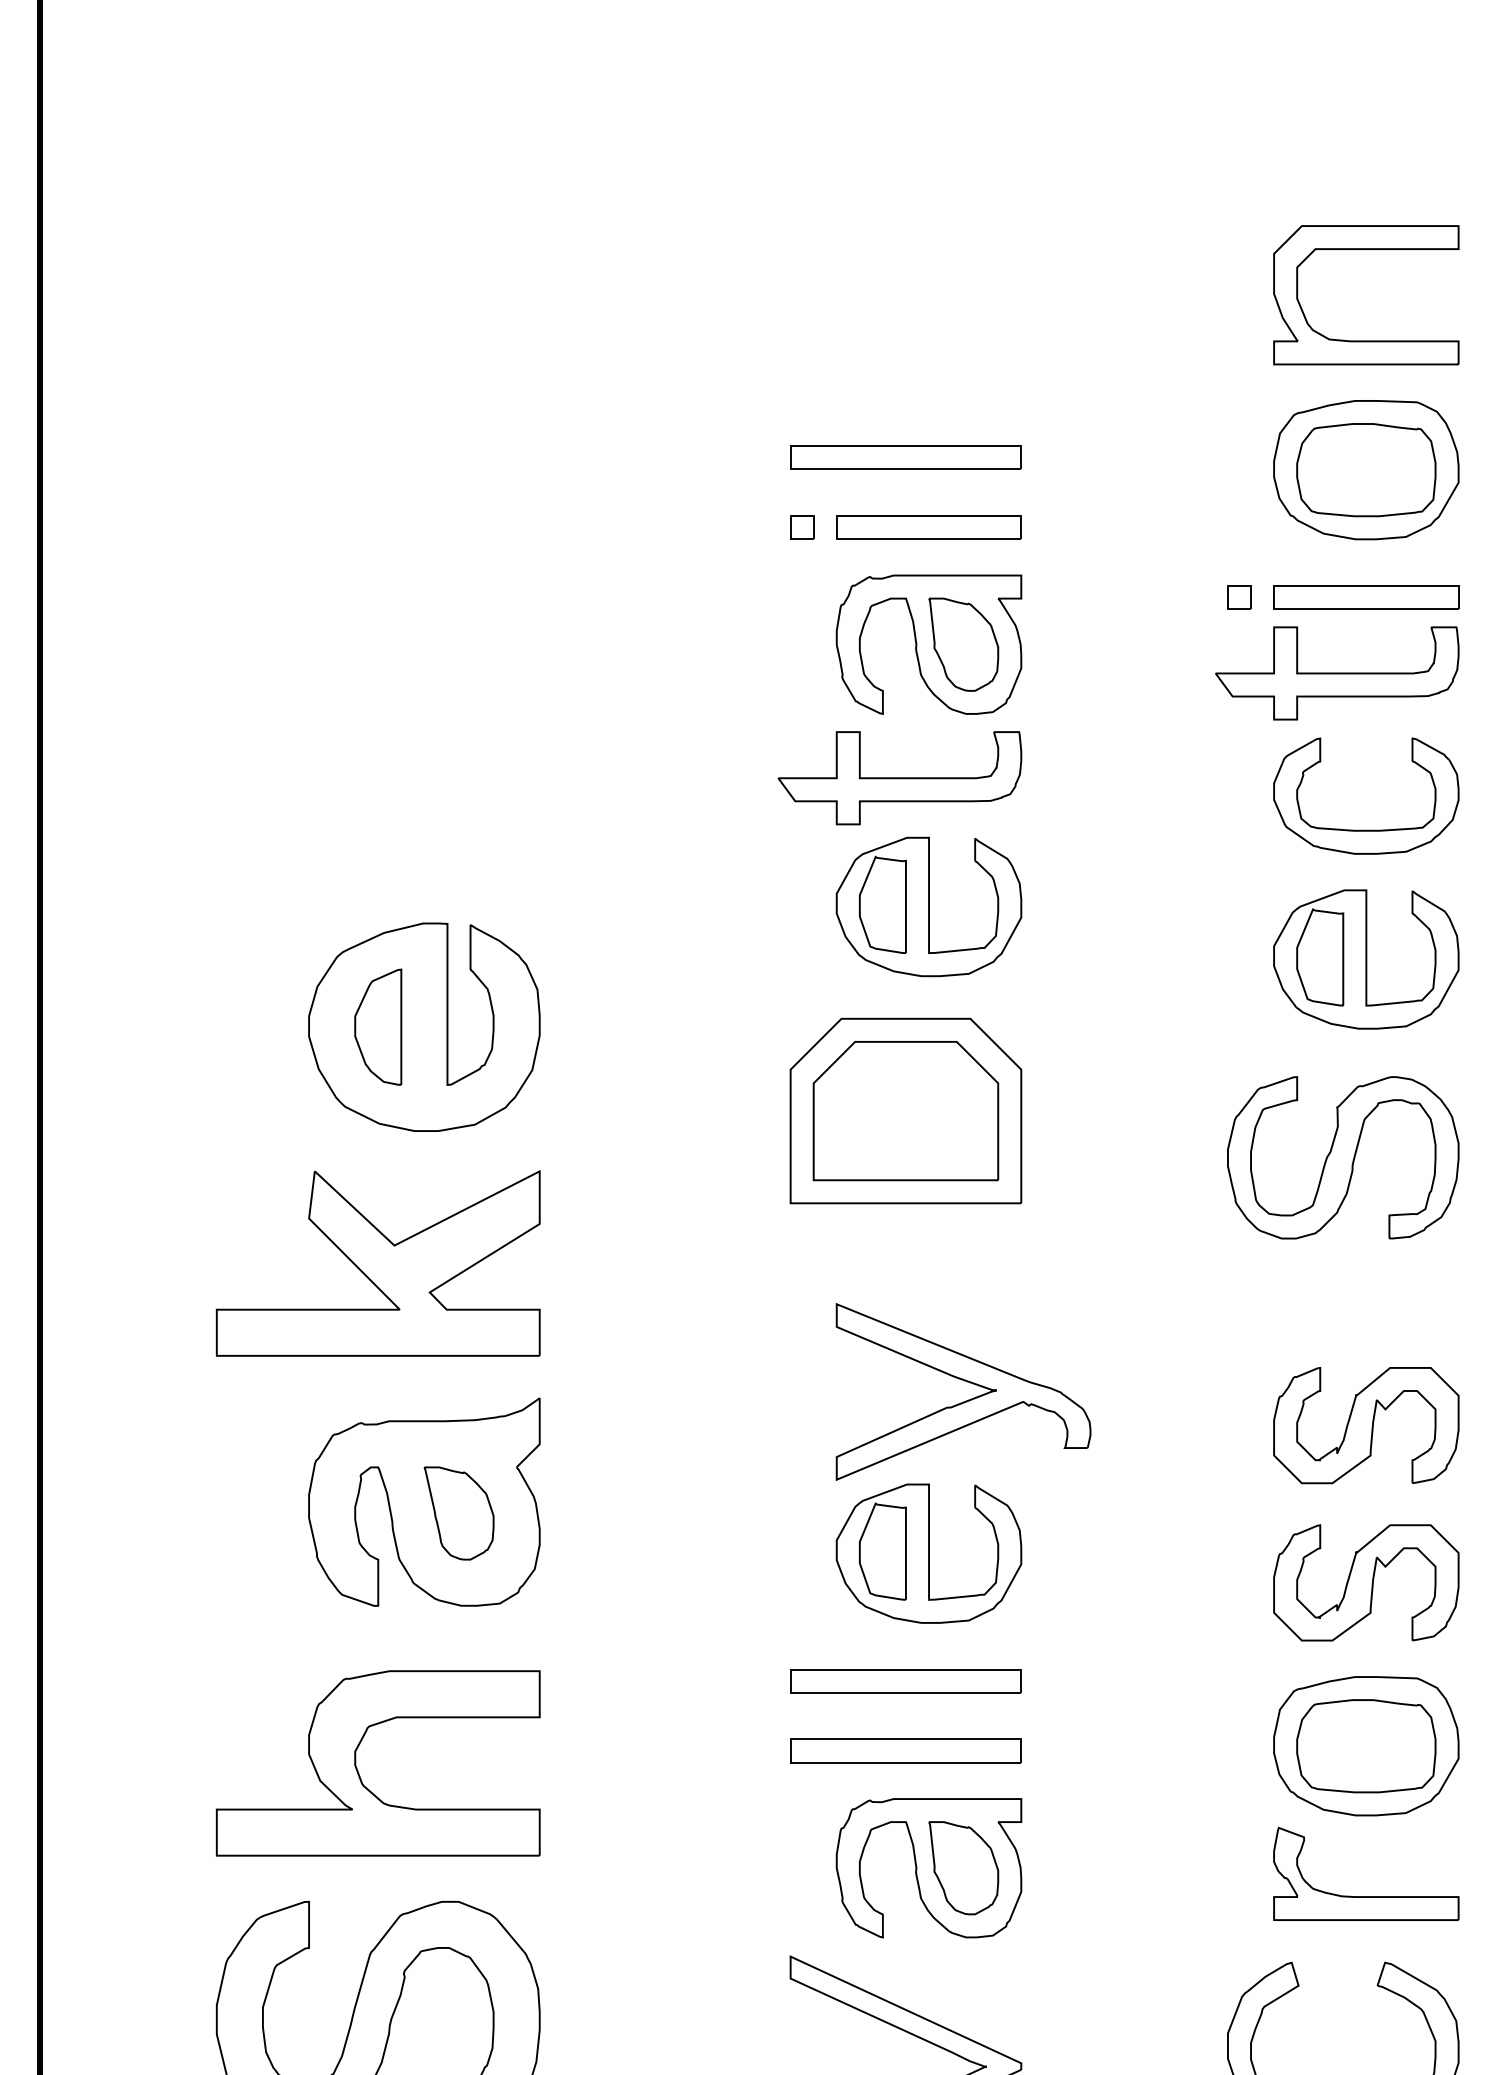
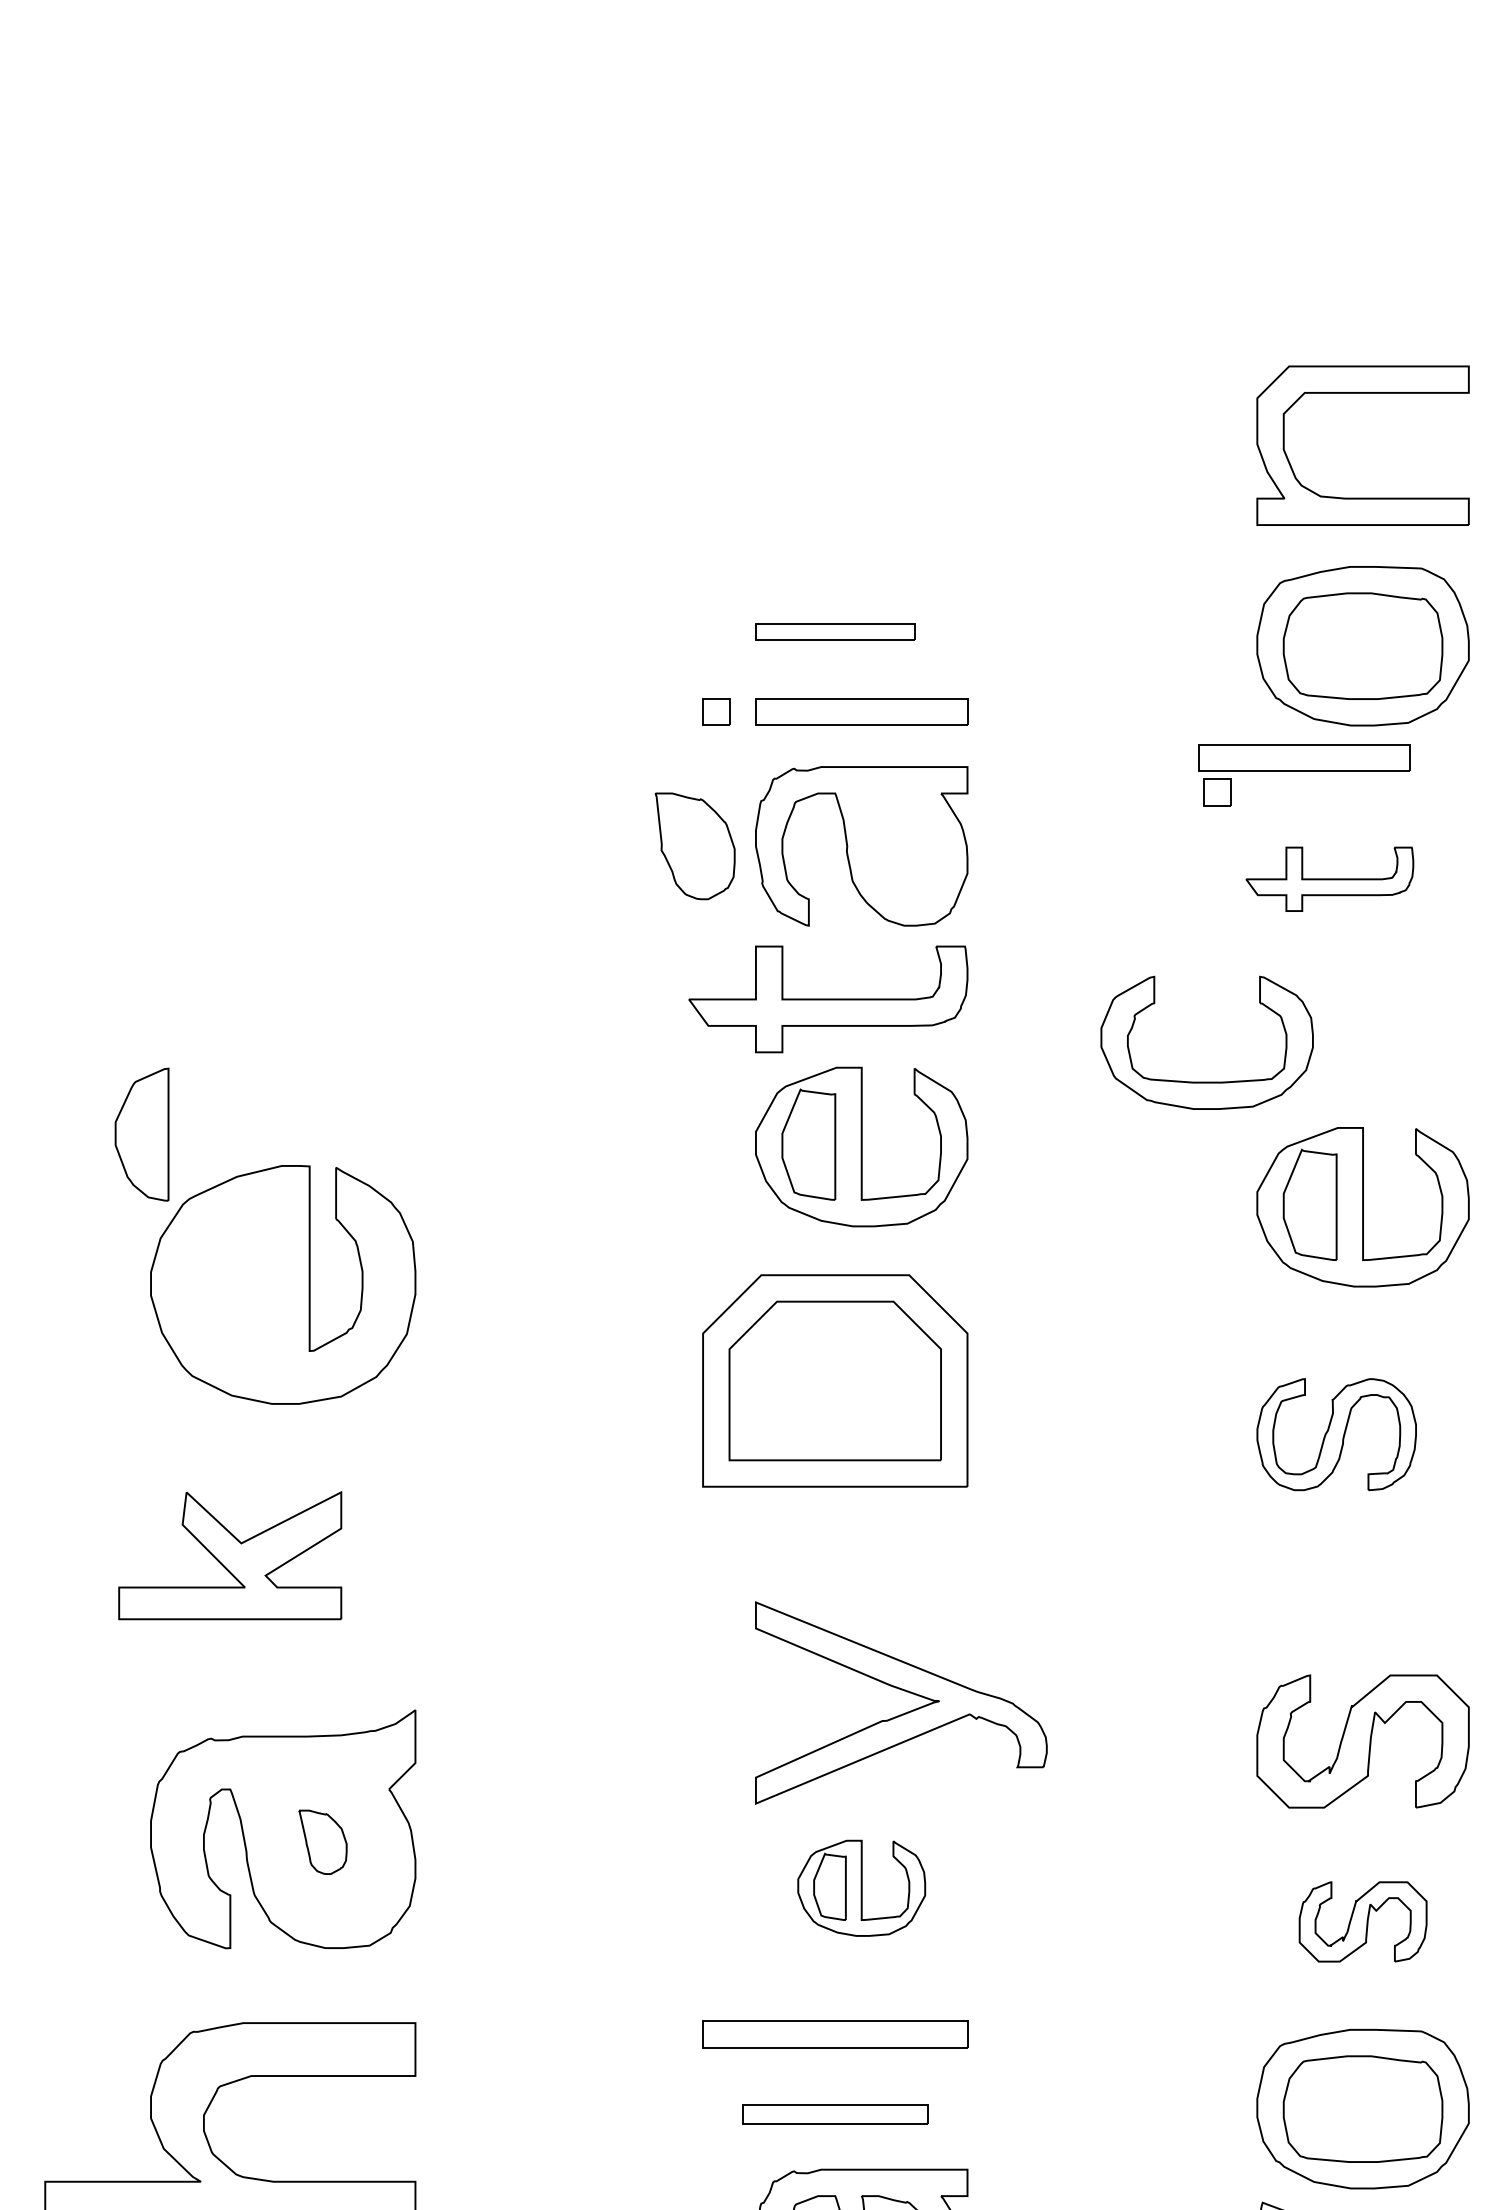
part: (905, 457) -> (834, 631), size x0.6
part: (1366, 597) -> (1304, 757), moved
part: (963, 644) -> (694, 846), moved
part: (1337, 673) -> (1330, 879), size x0.6
part: (1366, 829) -> (1207, 1081), moved
part: (378, 1026) -> (142, 1133), moved
part: (1343, 1157) -> (1336, 1434), size x0.6
part: (377, 1263) -> (229, 1555), size x0.6
part: (458, 1513) -> (322, 1842), size x0.6
part: (928, 1553) -> (861, 1888), size x0.6
part: (1366, 1582) -> (1363, 1921), size x0.6
part: (905, 1750) -> (834, 2114), size x0.7

